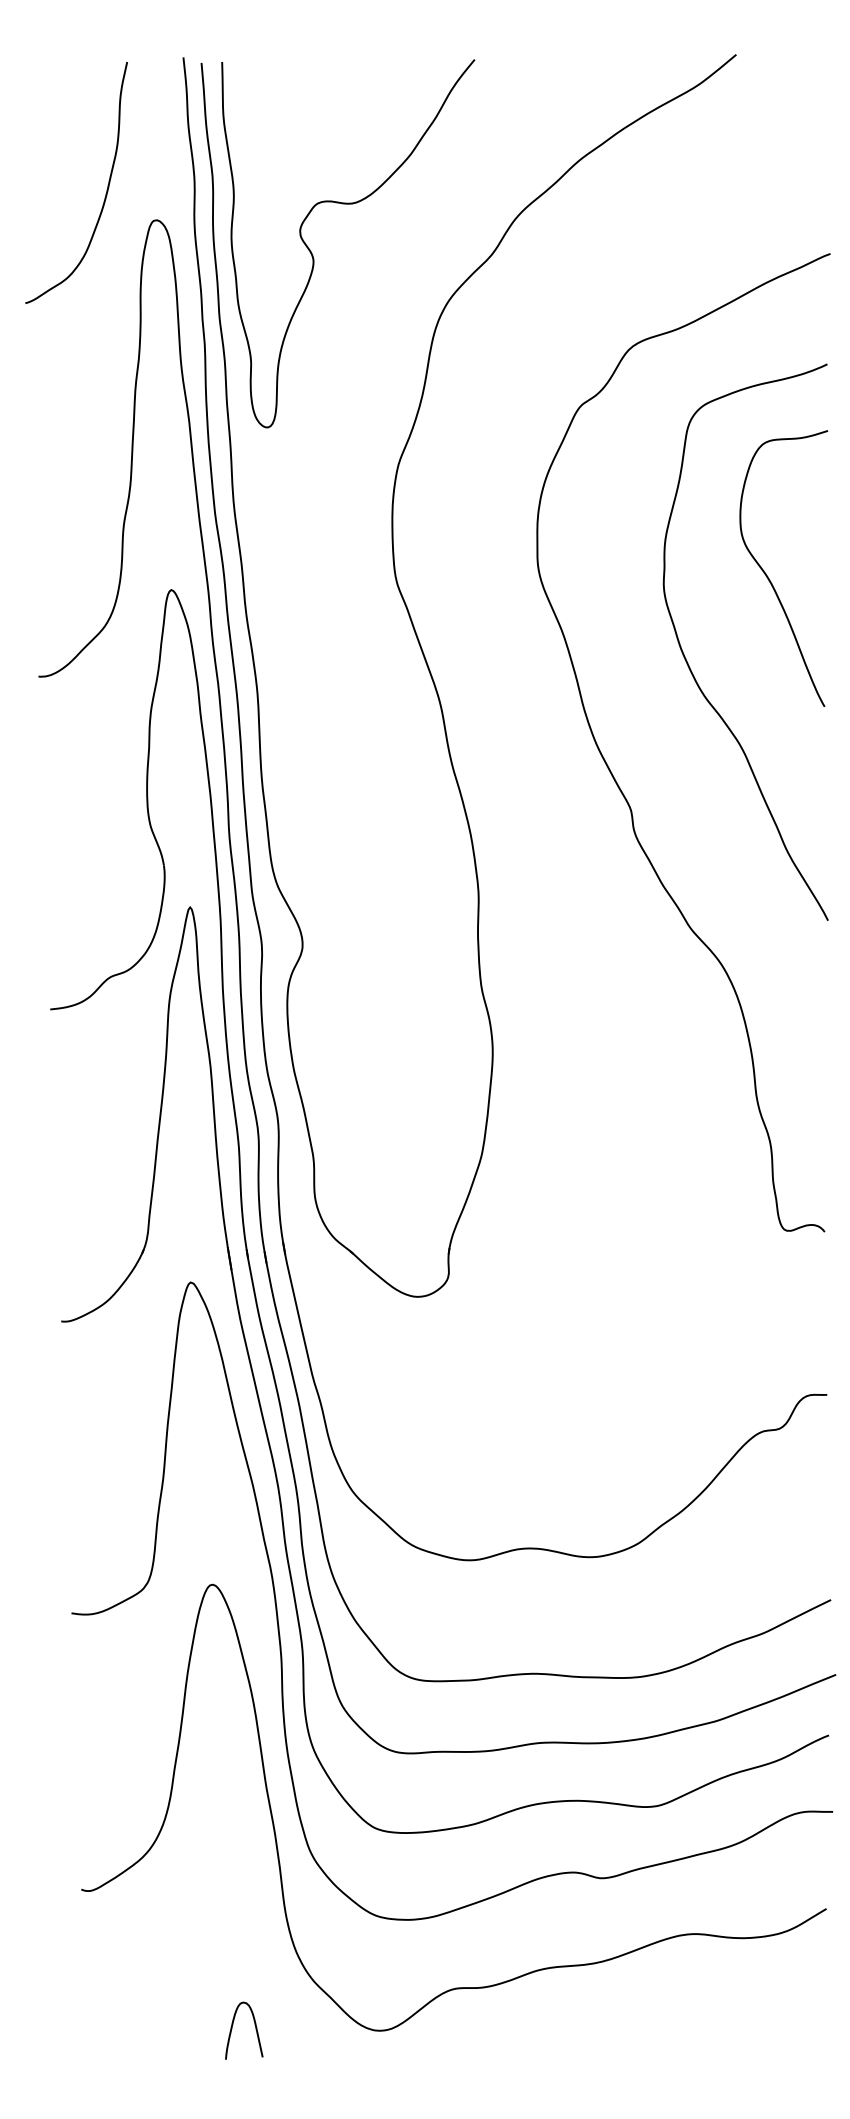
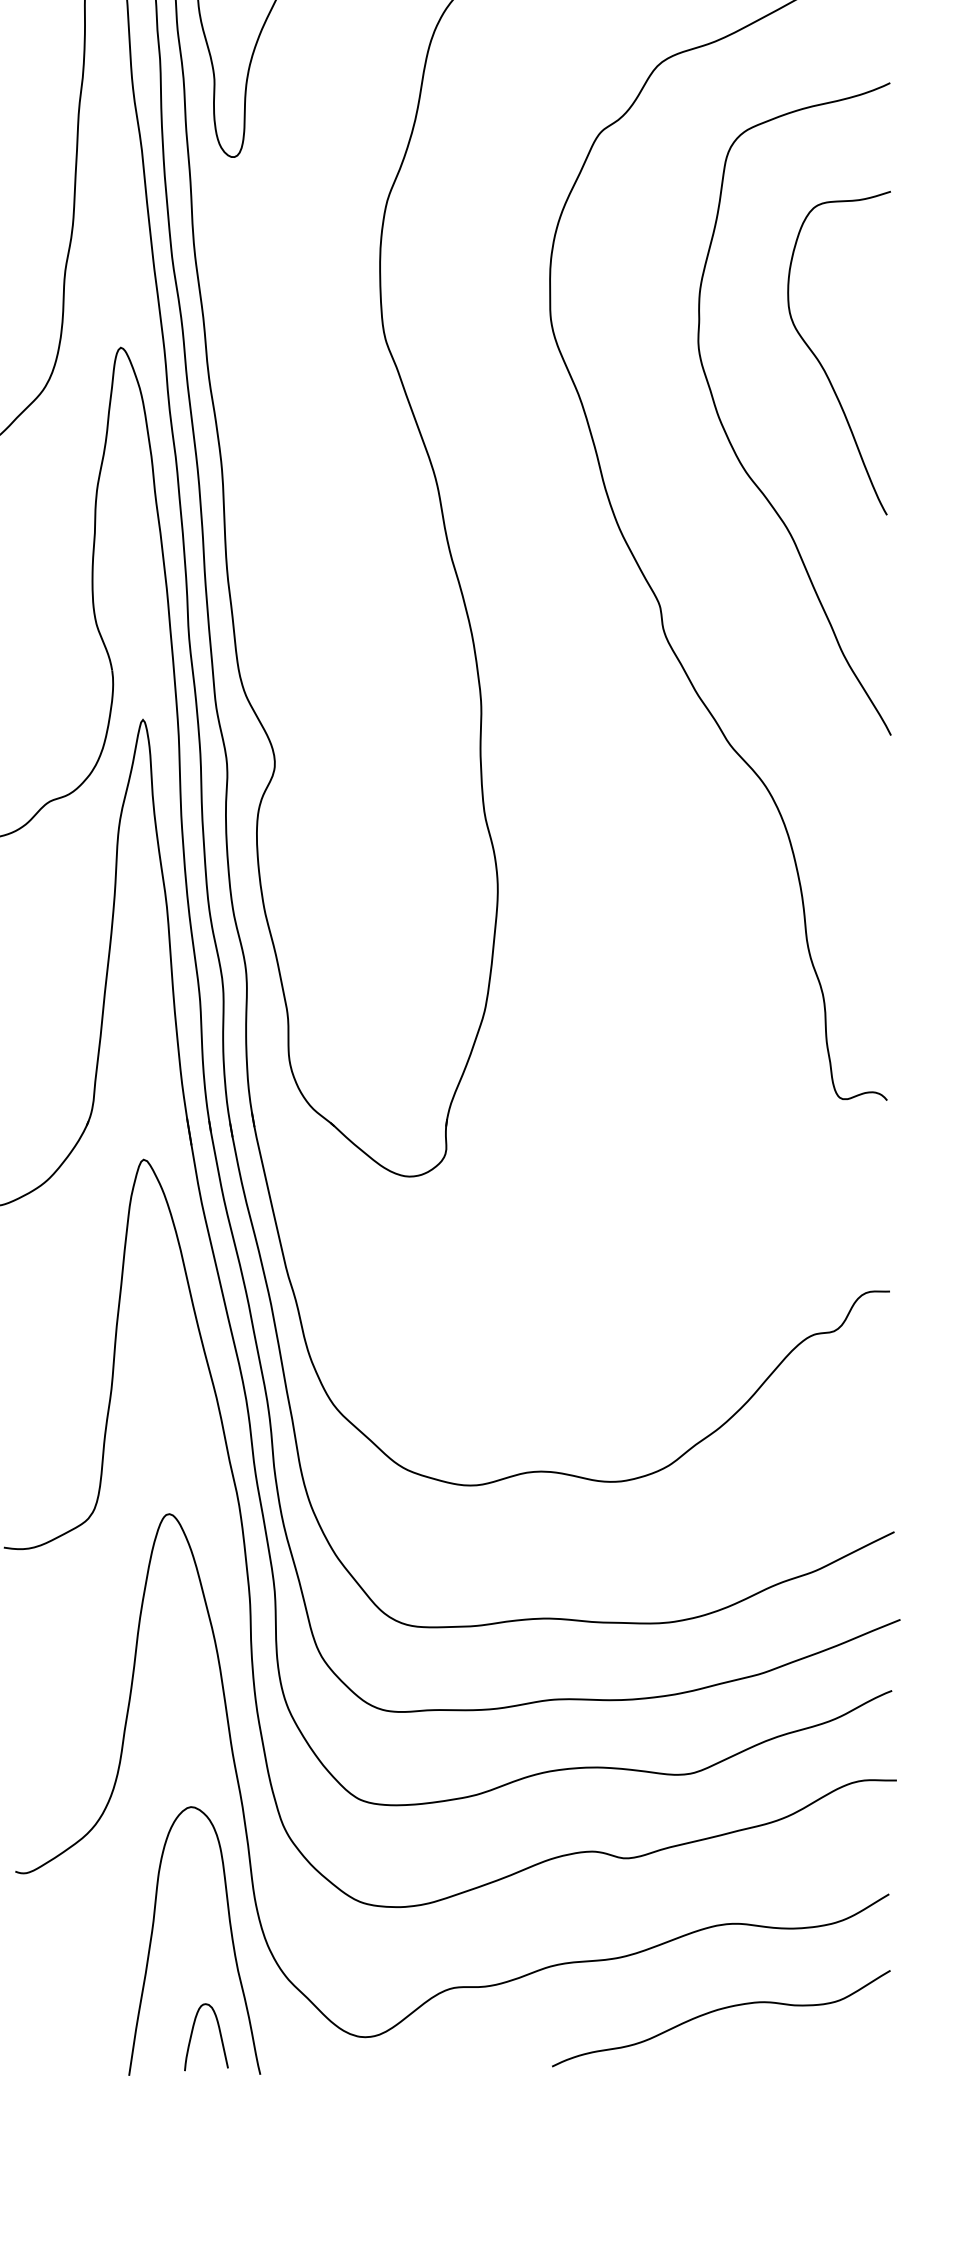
curve: (768, 576) -> (821, 362), moved
curve: (264, 1942) -> (230, 1933), added
curve: (681, 2008) -> (719, 2011), added

